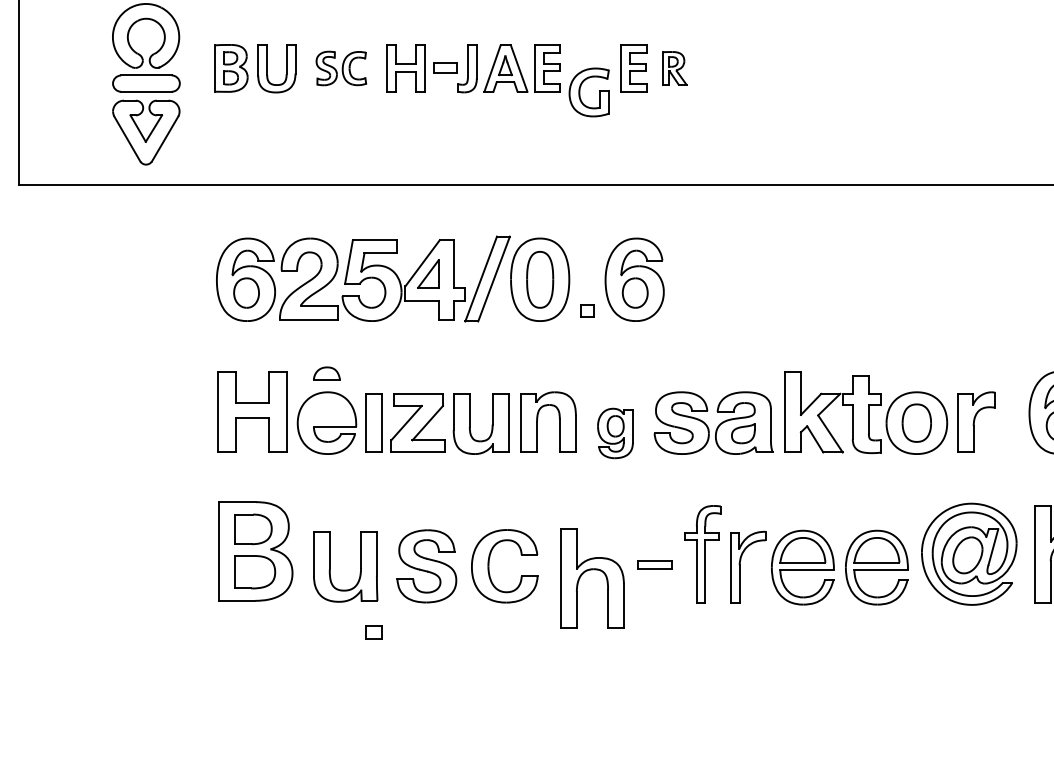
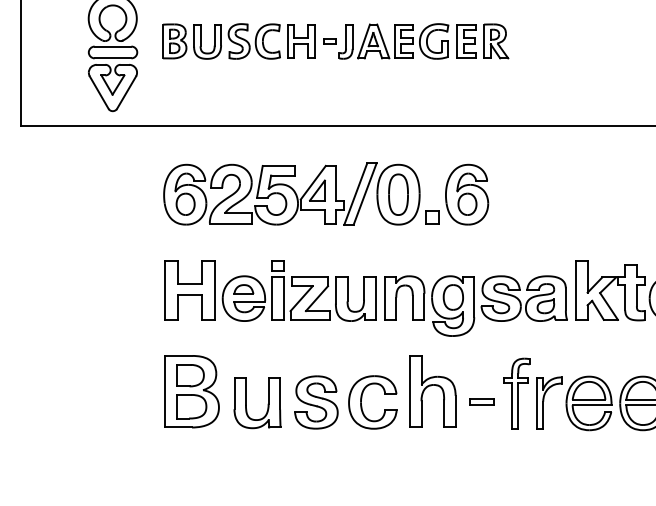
part: (445, 67) -> (329, 40), size x0.71
part: (341, 68) -> (254, 41), size x1.43
part: (674, 68) -> (495, 41), size x1.43
part: (580, 92) -> (427, 41), moved
part: (586, 310) -> (432, 216), size x1.43
part: (326, 373) -> (243, 289), moved
part: (615, 433) -> (453, 306), size x1.67
part: (592, 570) -> (432, 385), moved
part: (373, 632) -> (277, 266), moved

